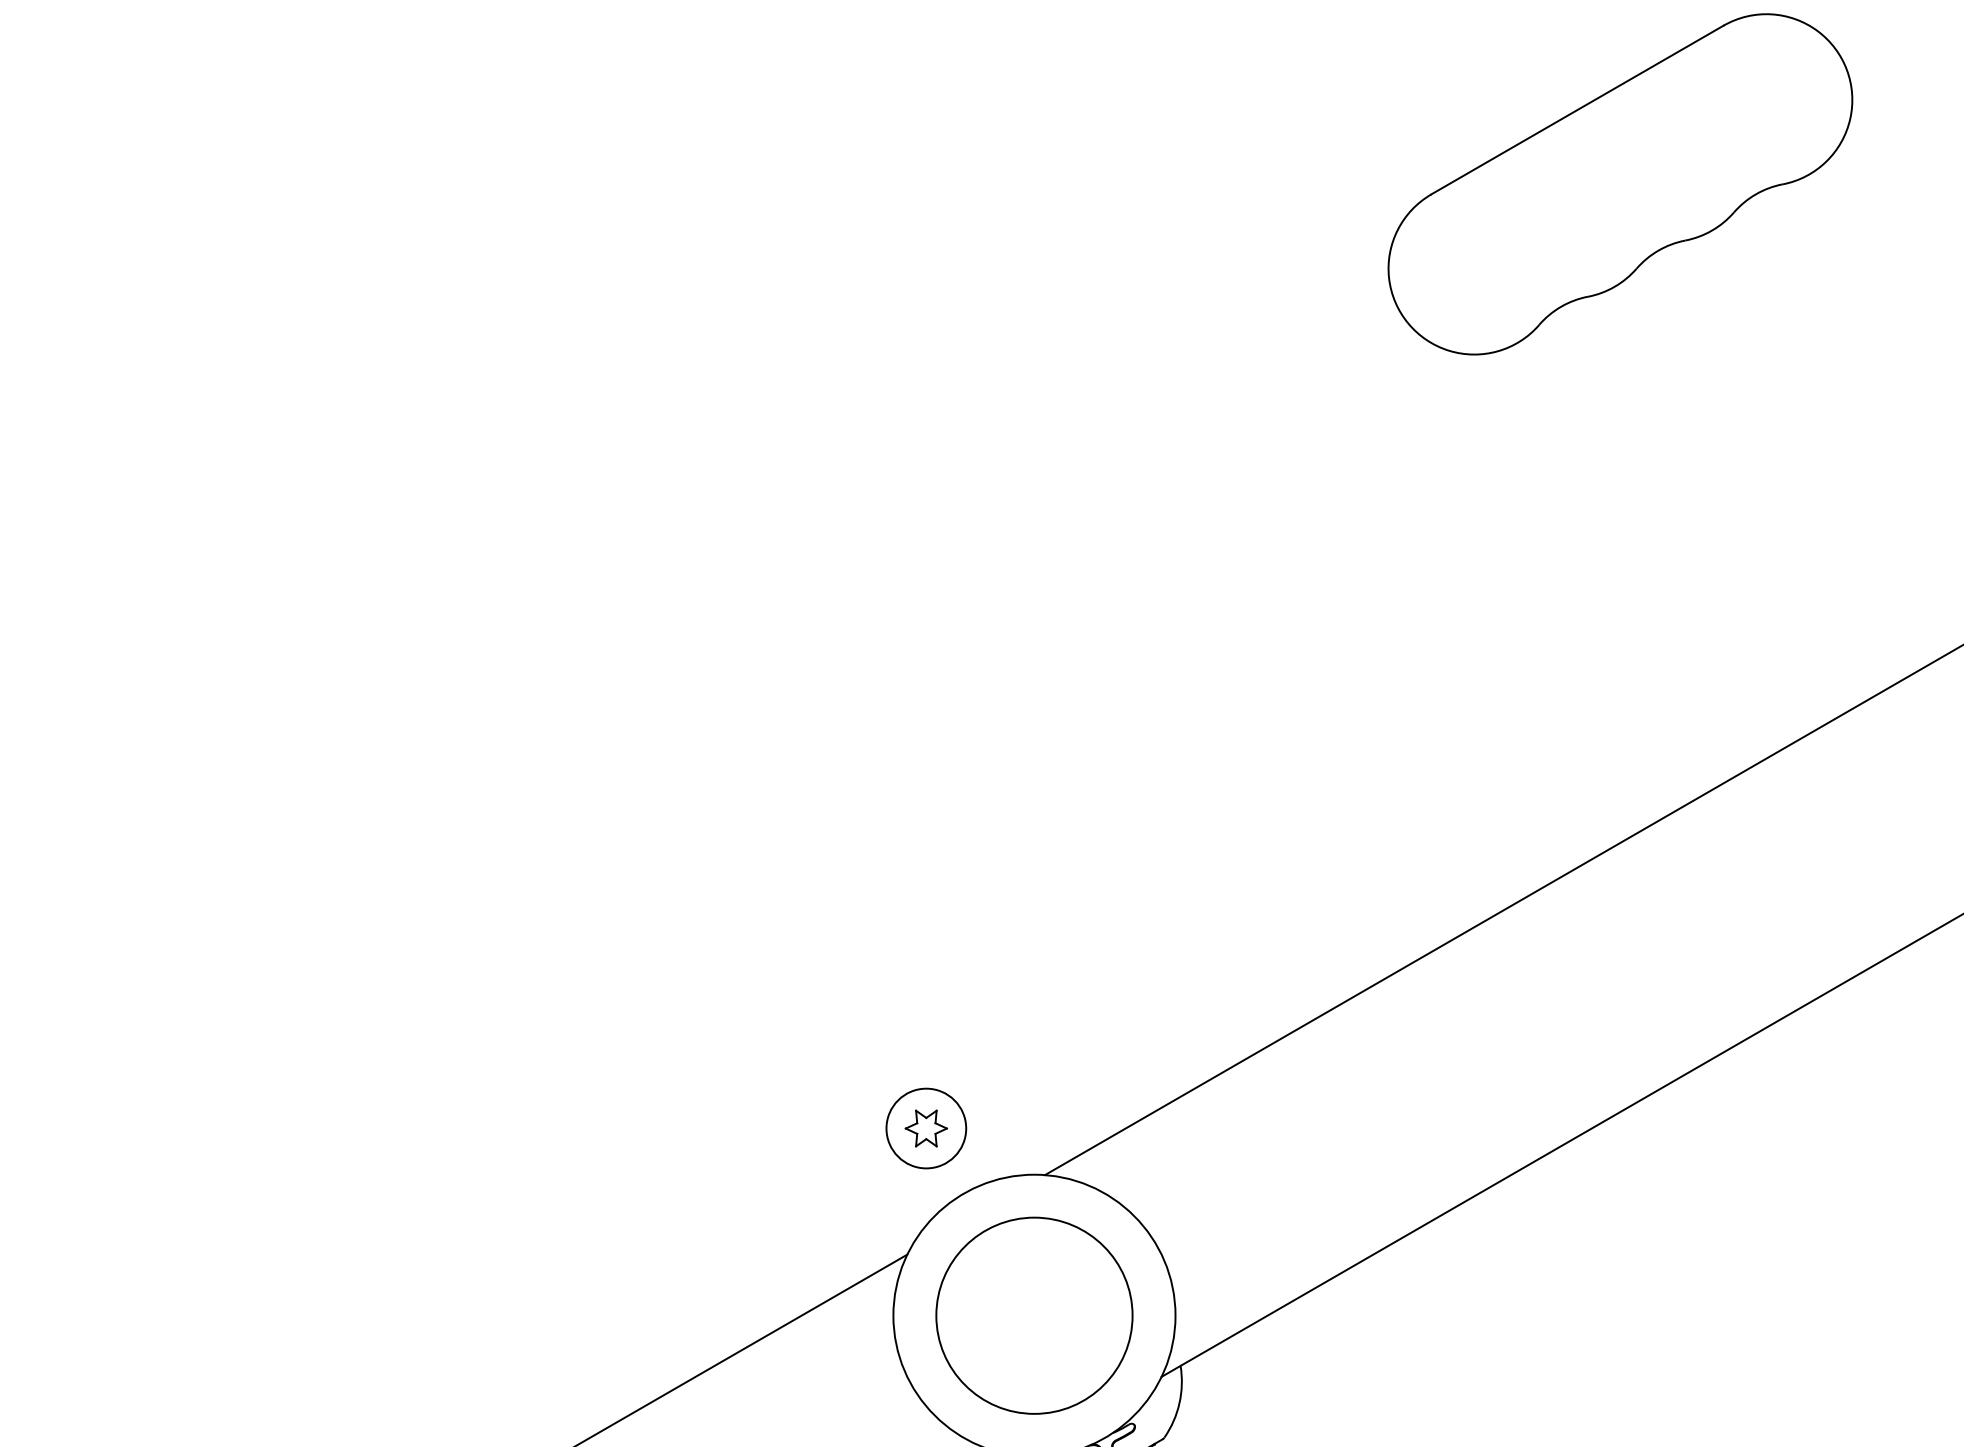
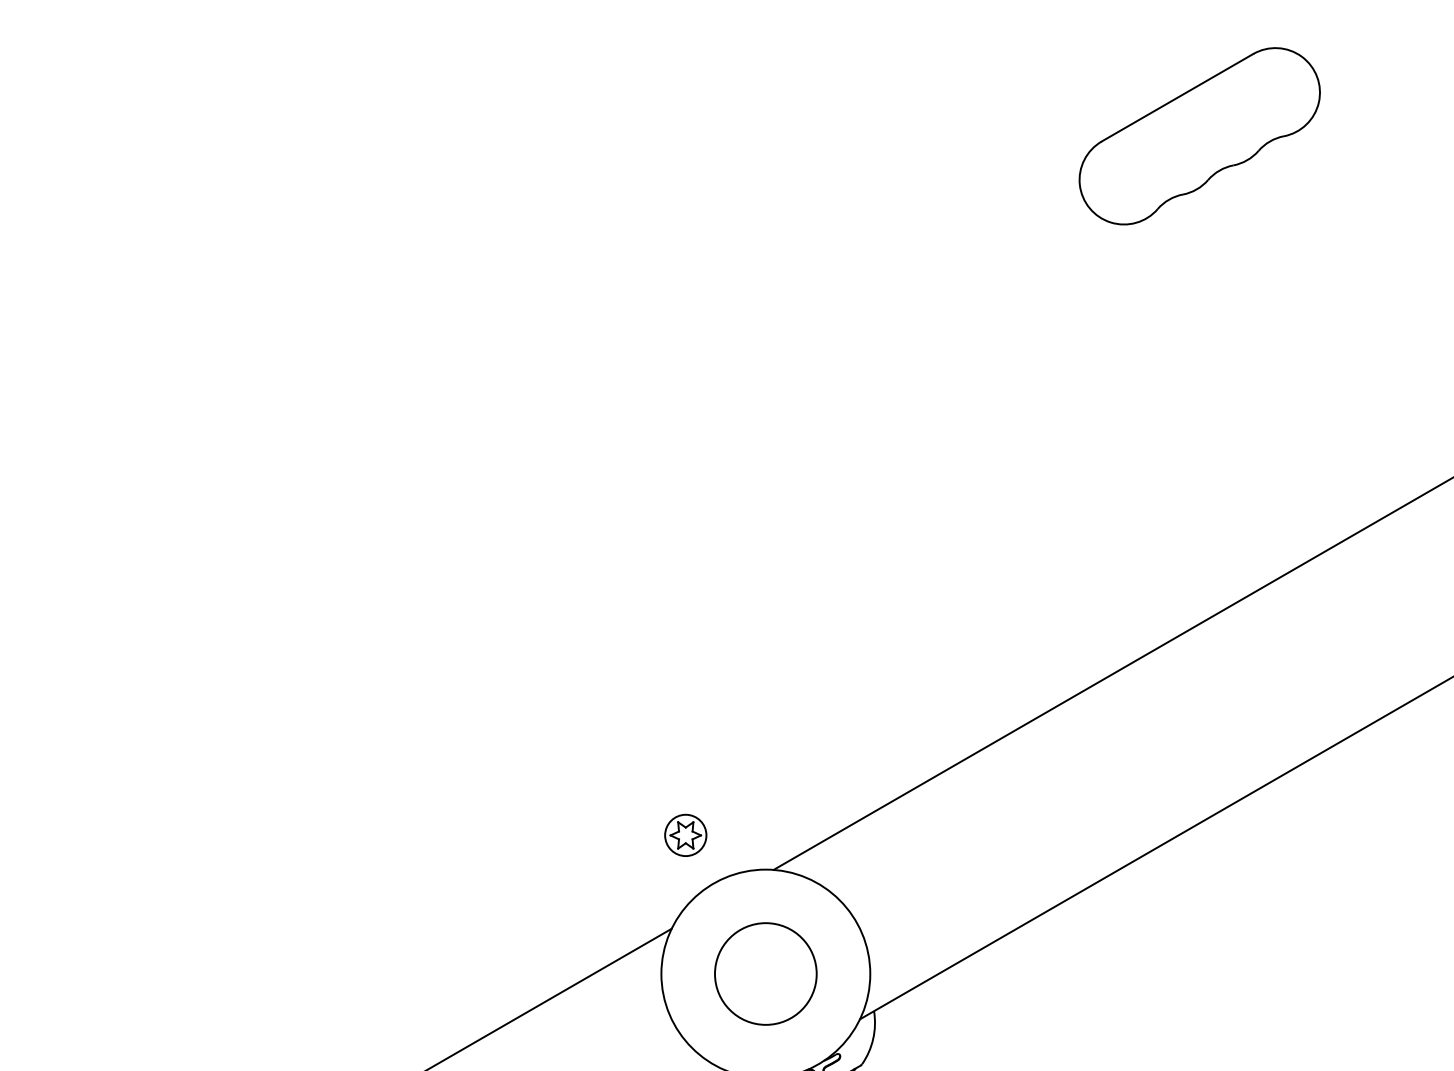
part: (1620, 184) -> (1199, 136), size x0.7
circle: (926, 1128) -> (685, 835), size x0.7
circle: (1034, 1315) -> (765, 973), size x0.7

